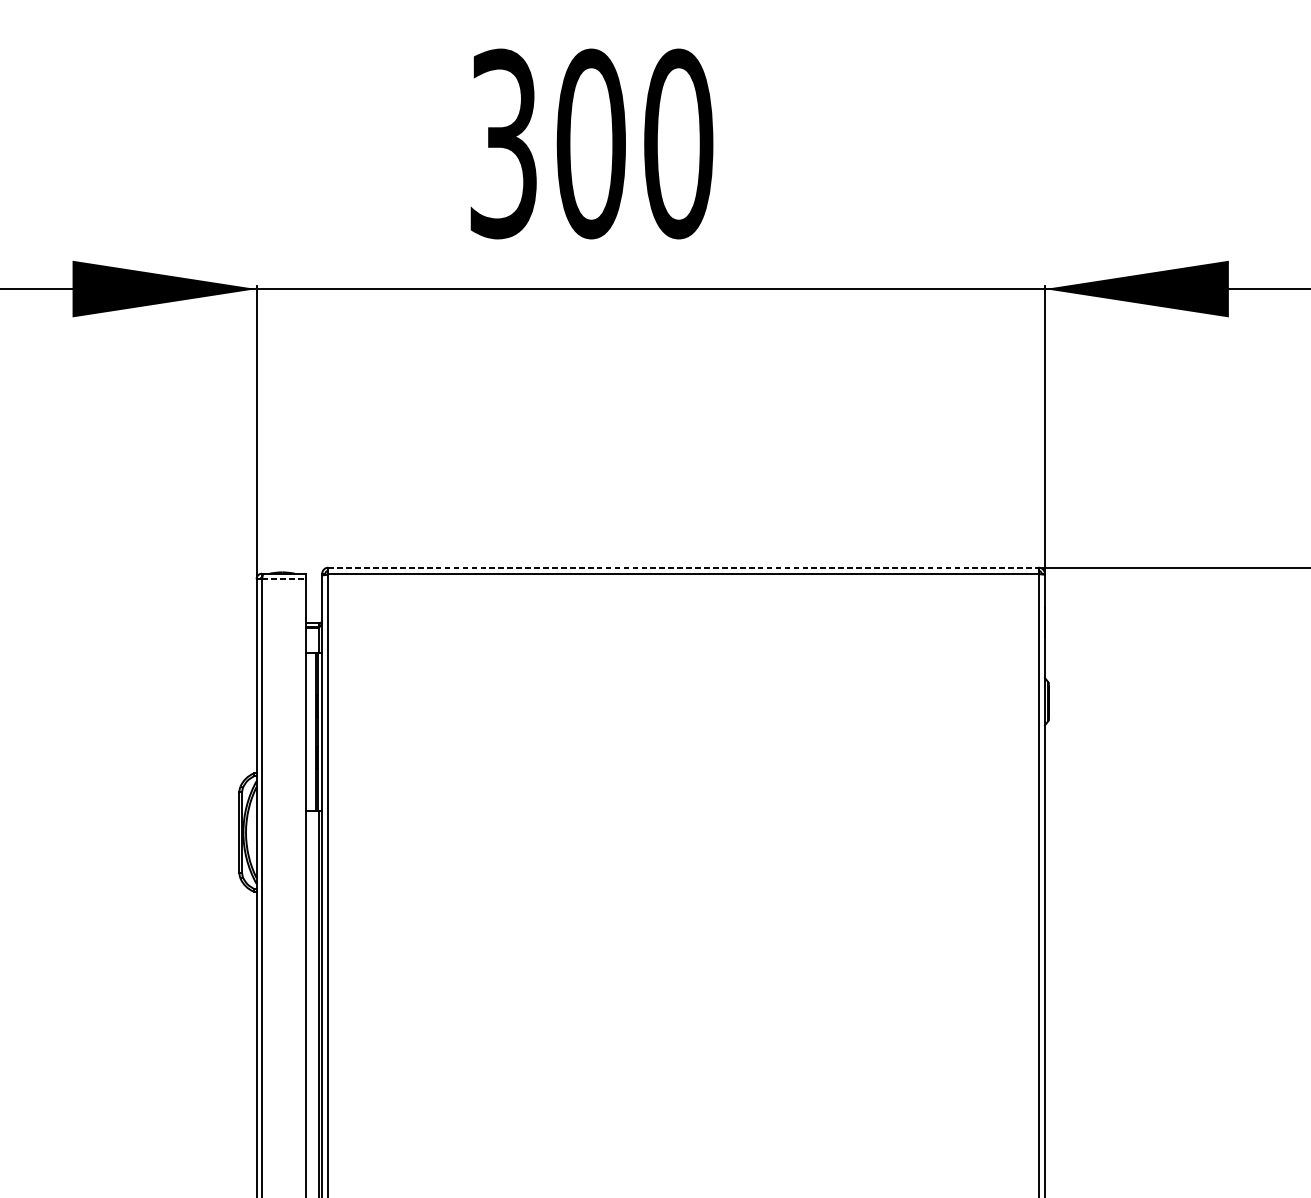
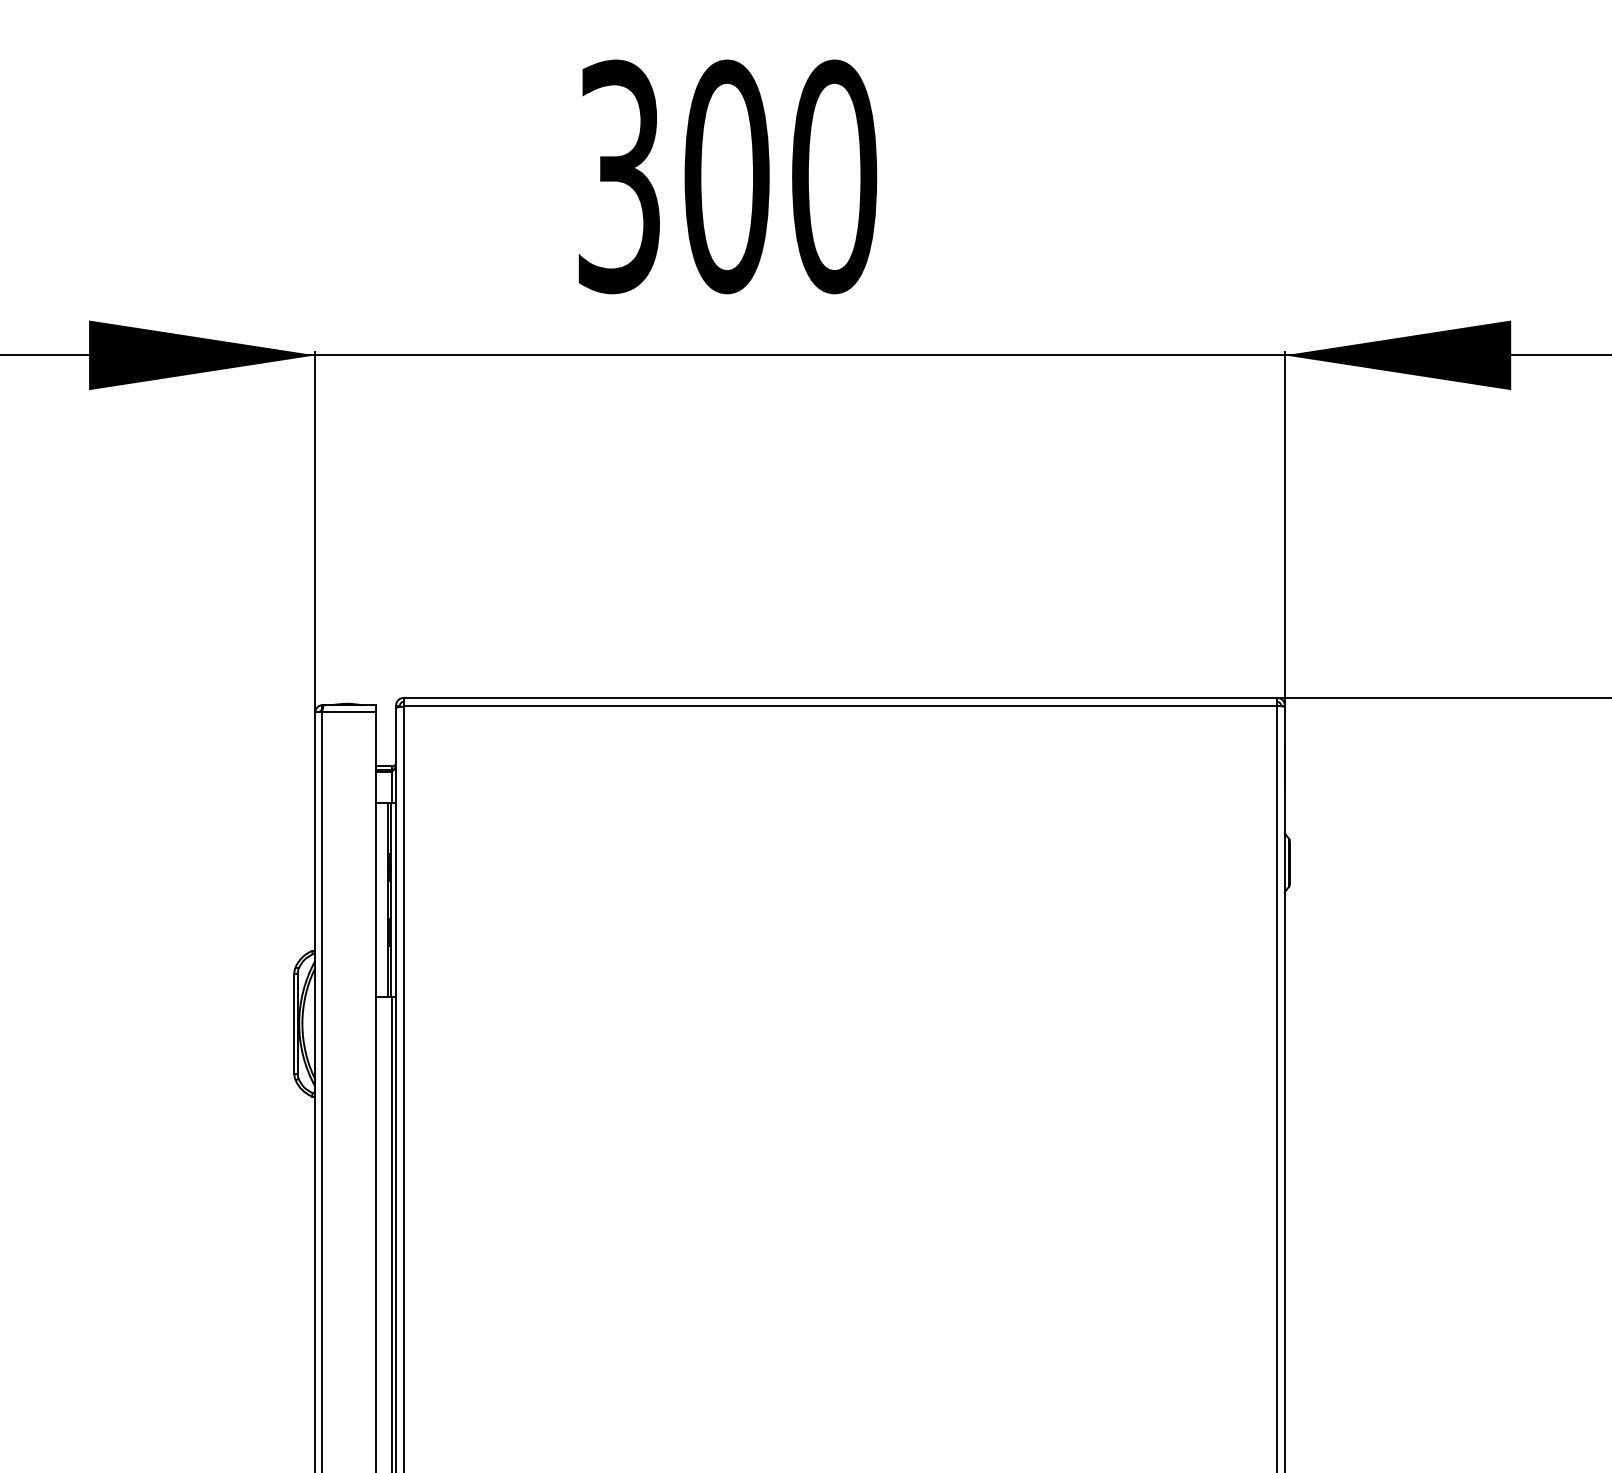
line: (683, 567) -> (840, 697), dashed -> solid
line: (284, 579) -> (349, 712), dashed -> solid

